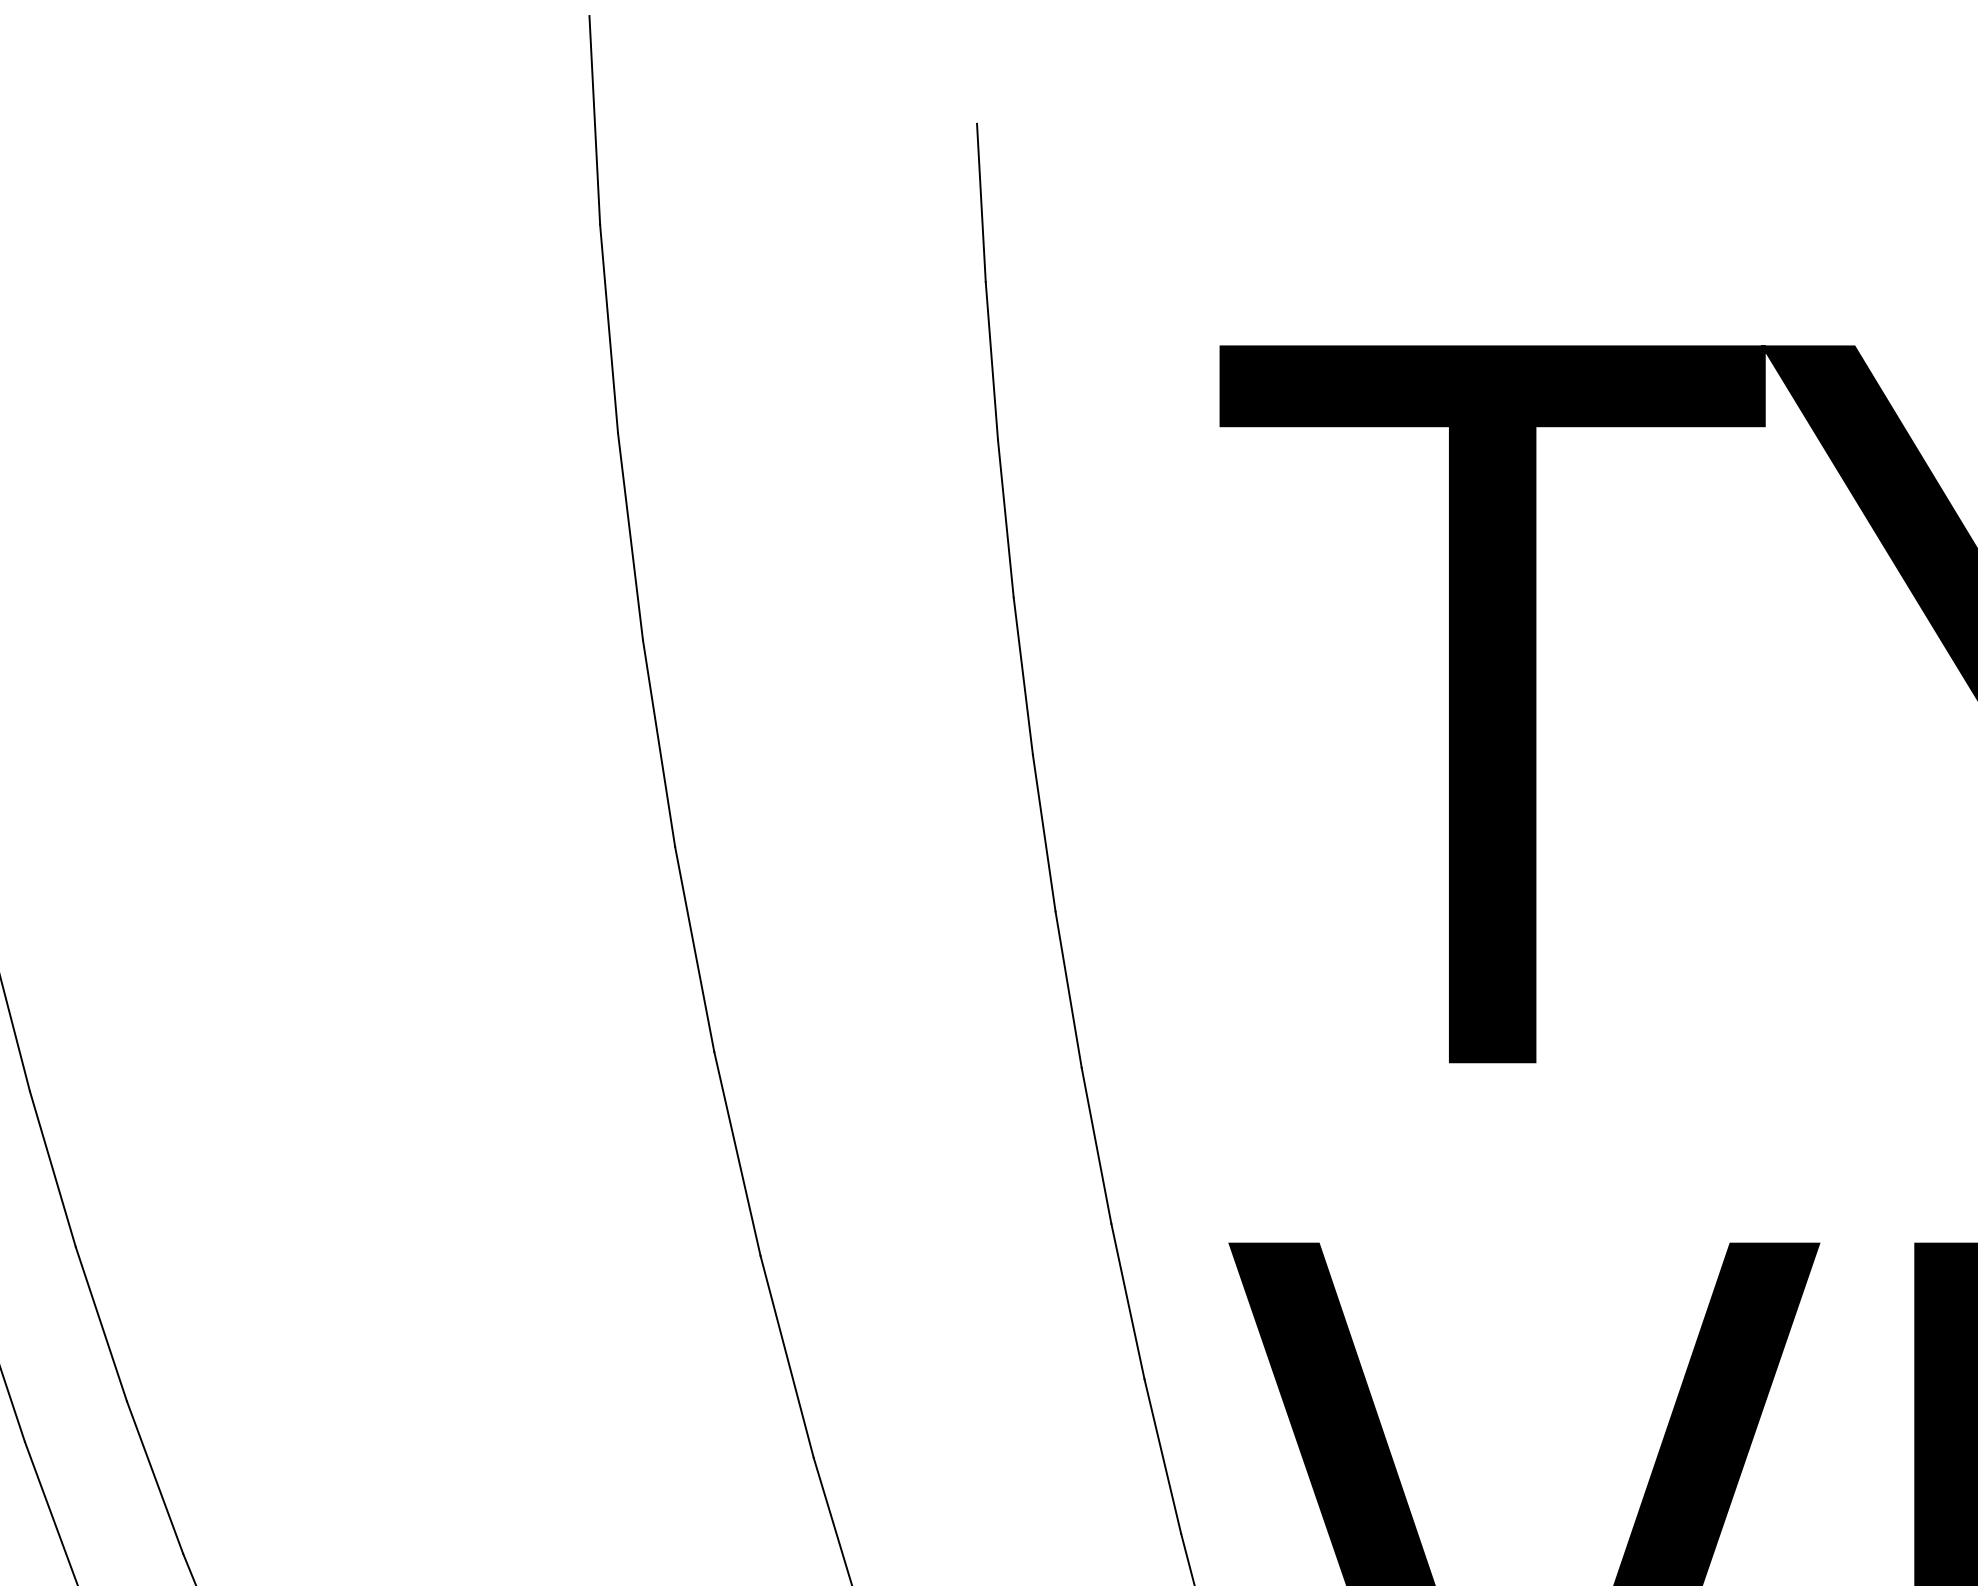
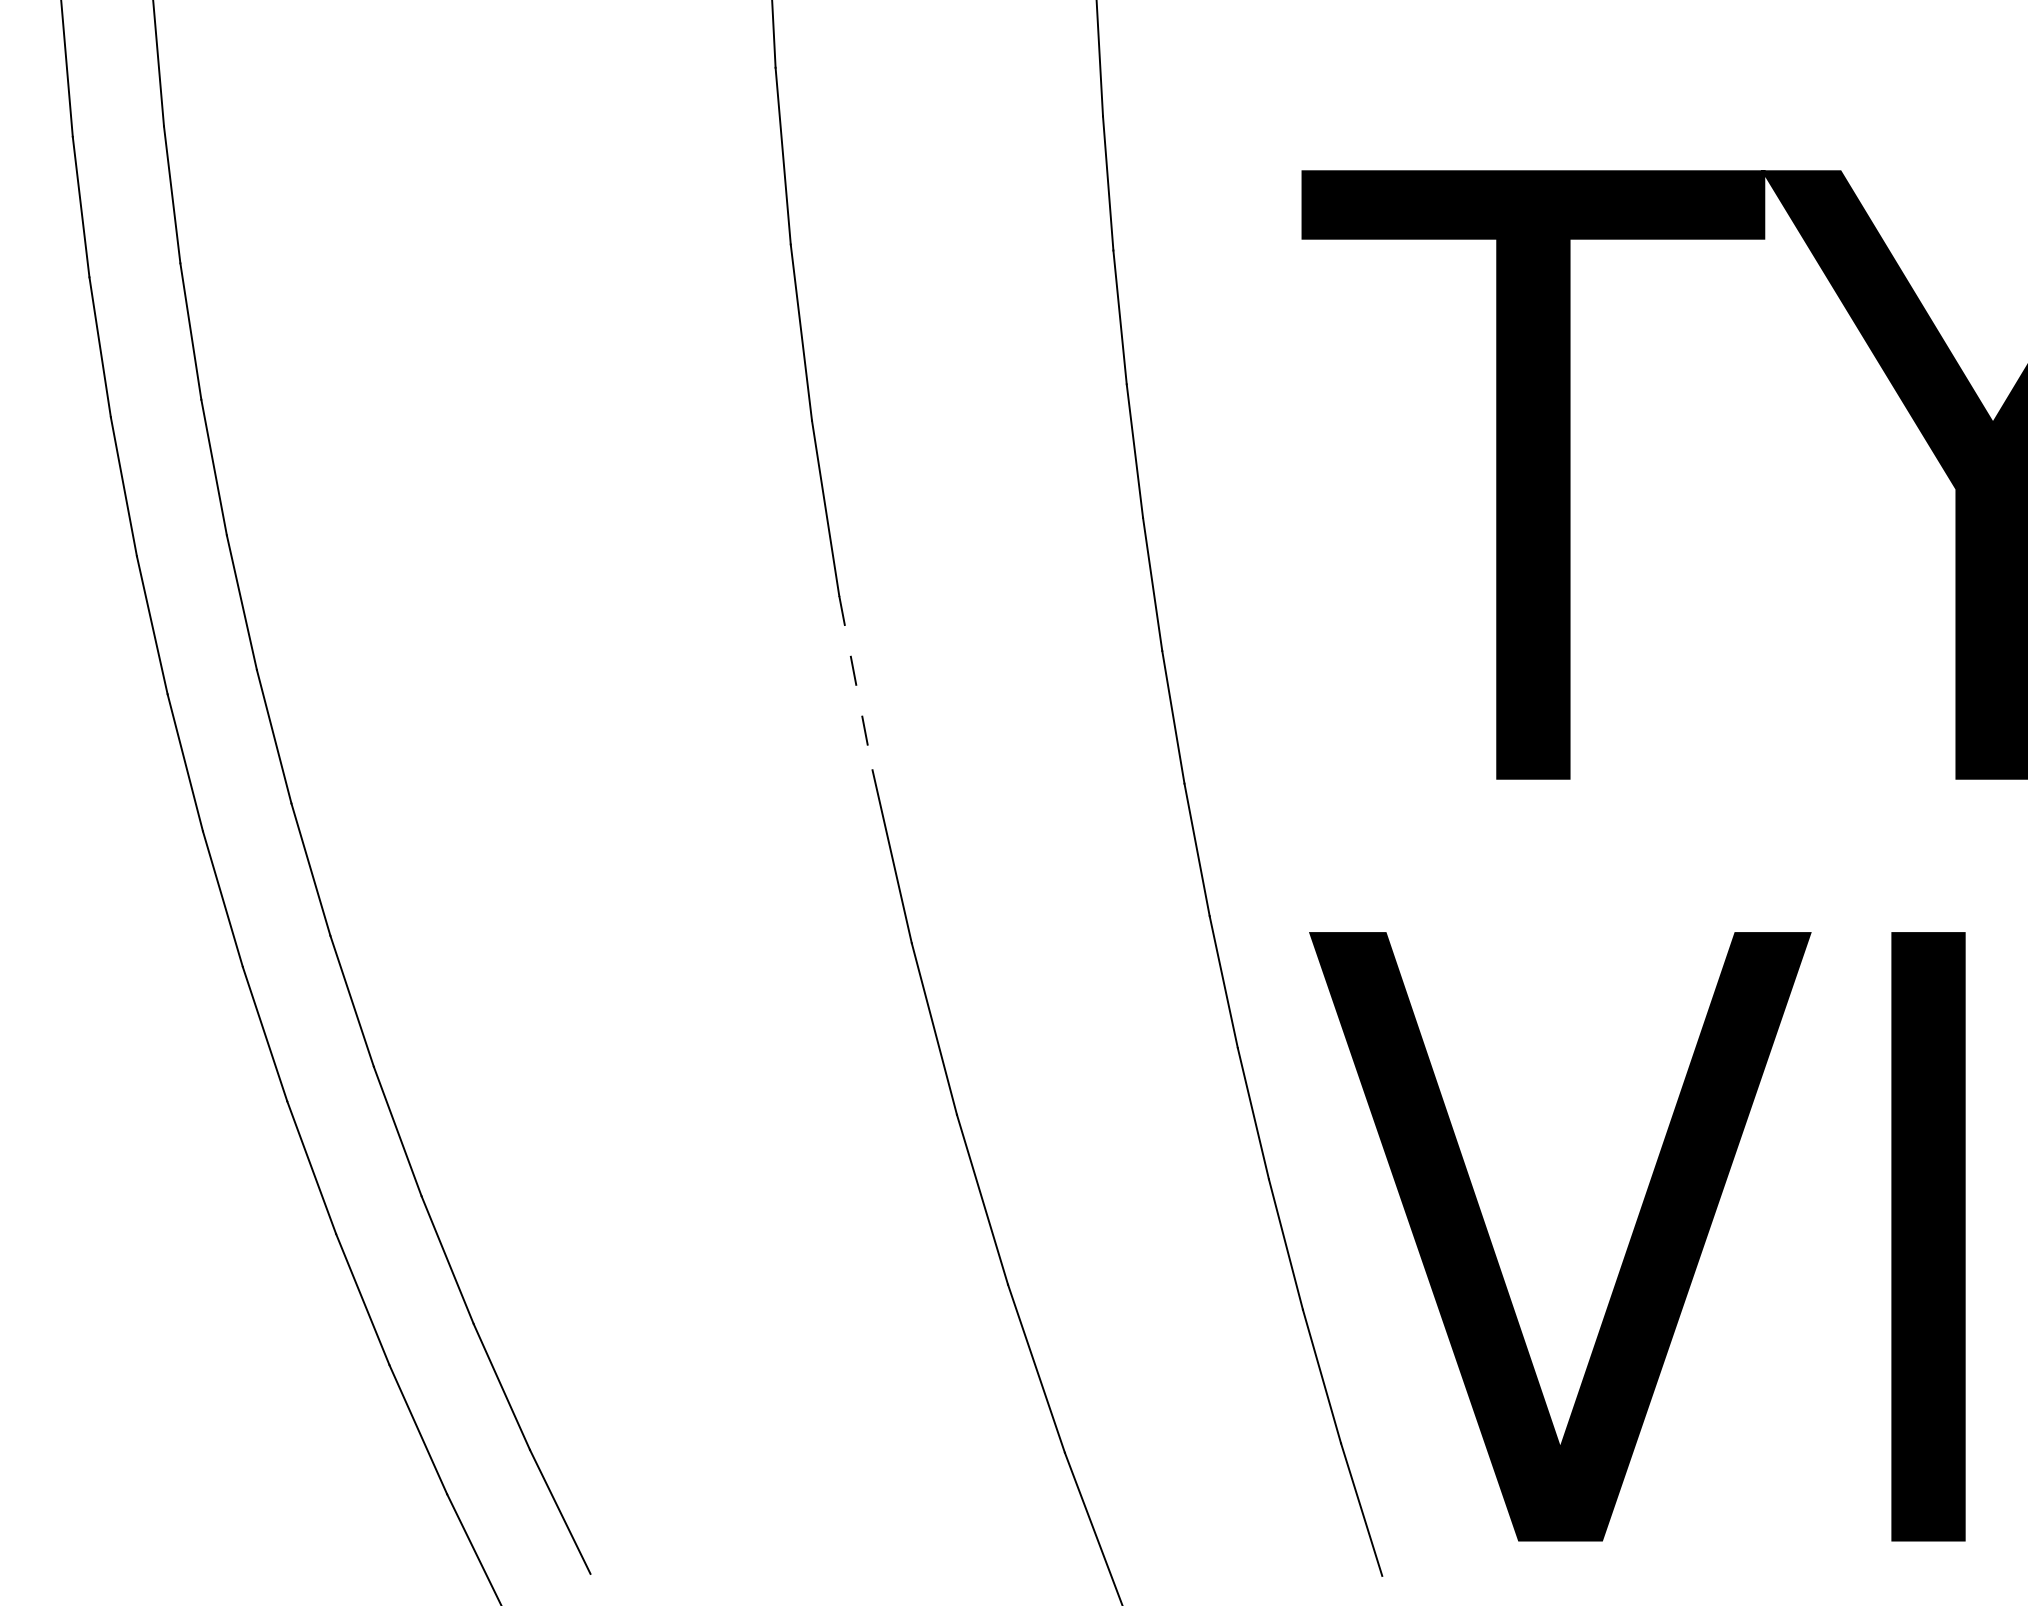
line: (694, 949) -> (855, 683), solid -> dashed

